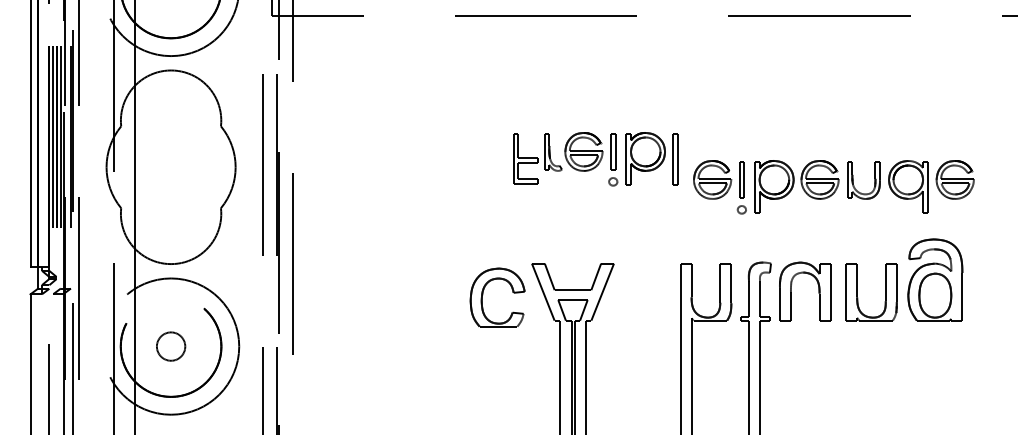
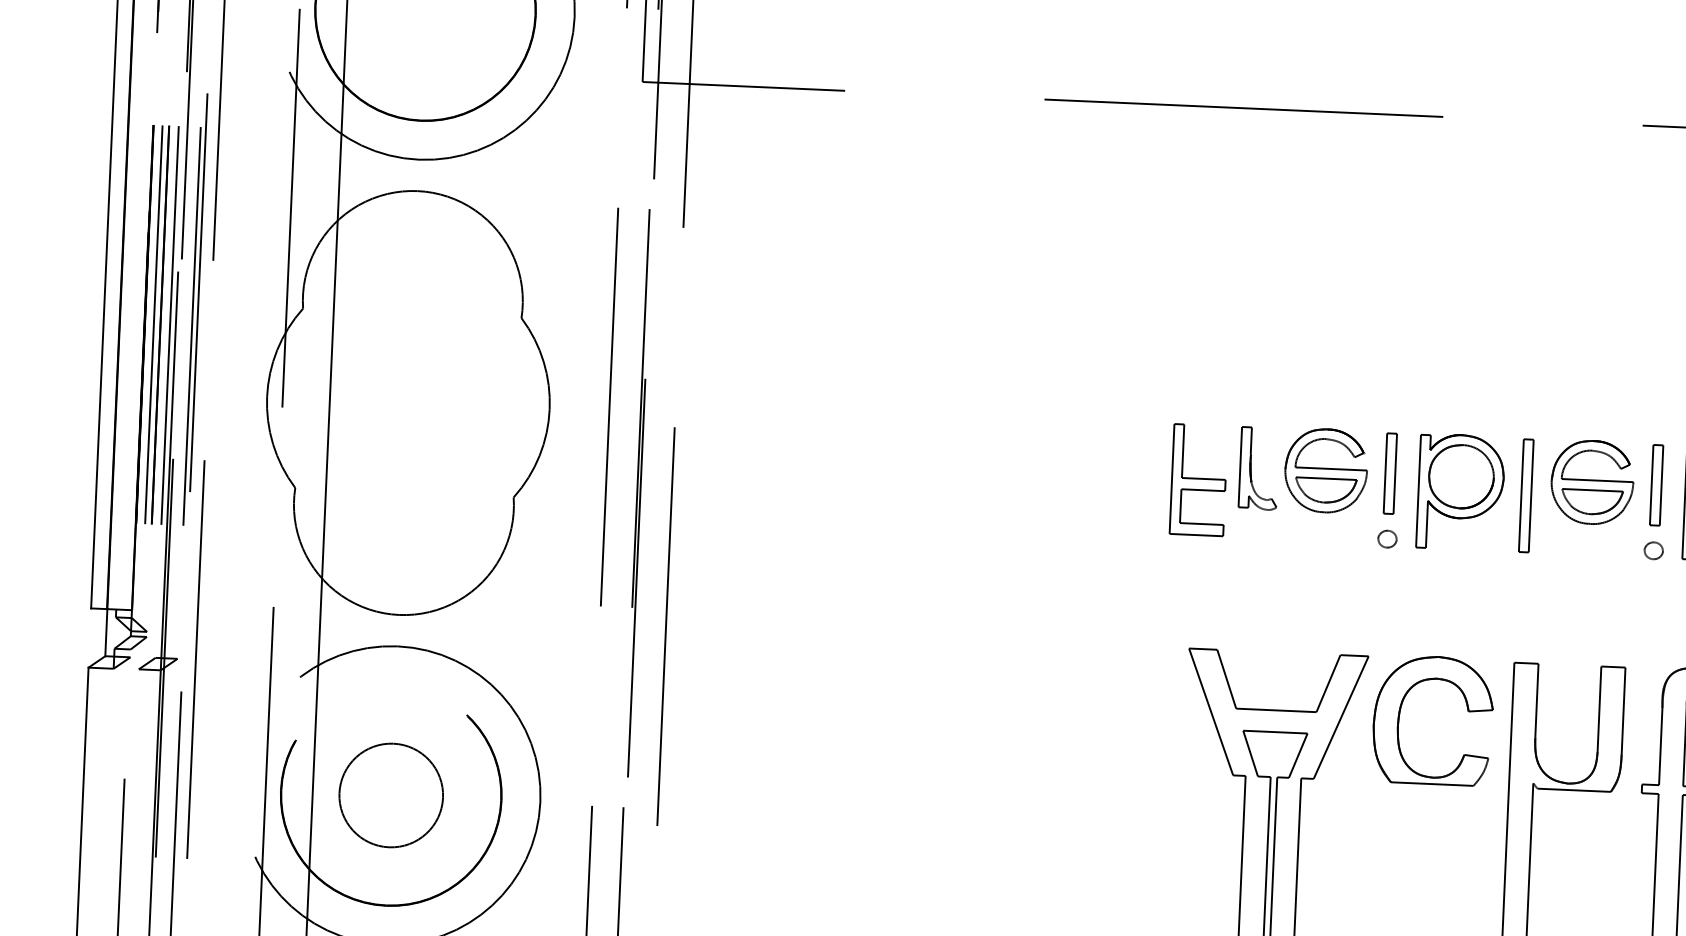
part: (595, 159) -> (1350, 488), moved
part: (483, 294) -> (1402, 712), moved
circle: (170, 346) -> (389, 795), size x1.67

